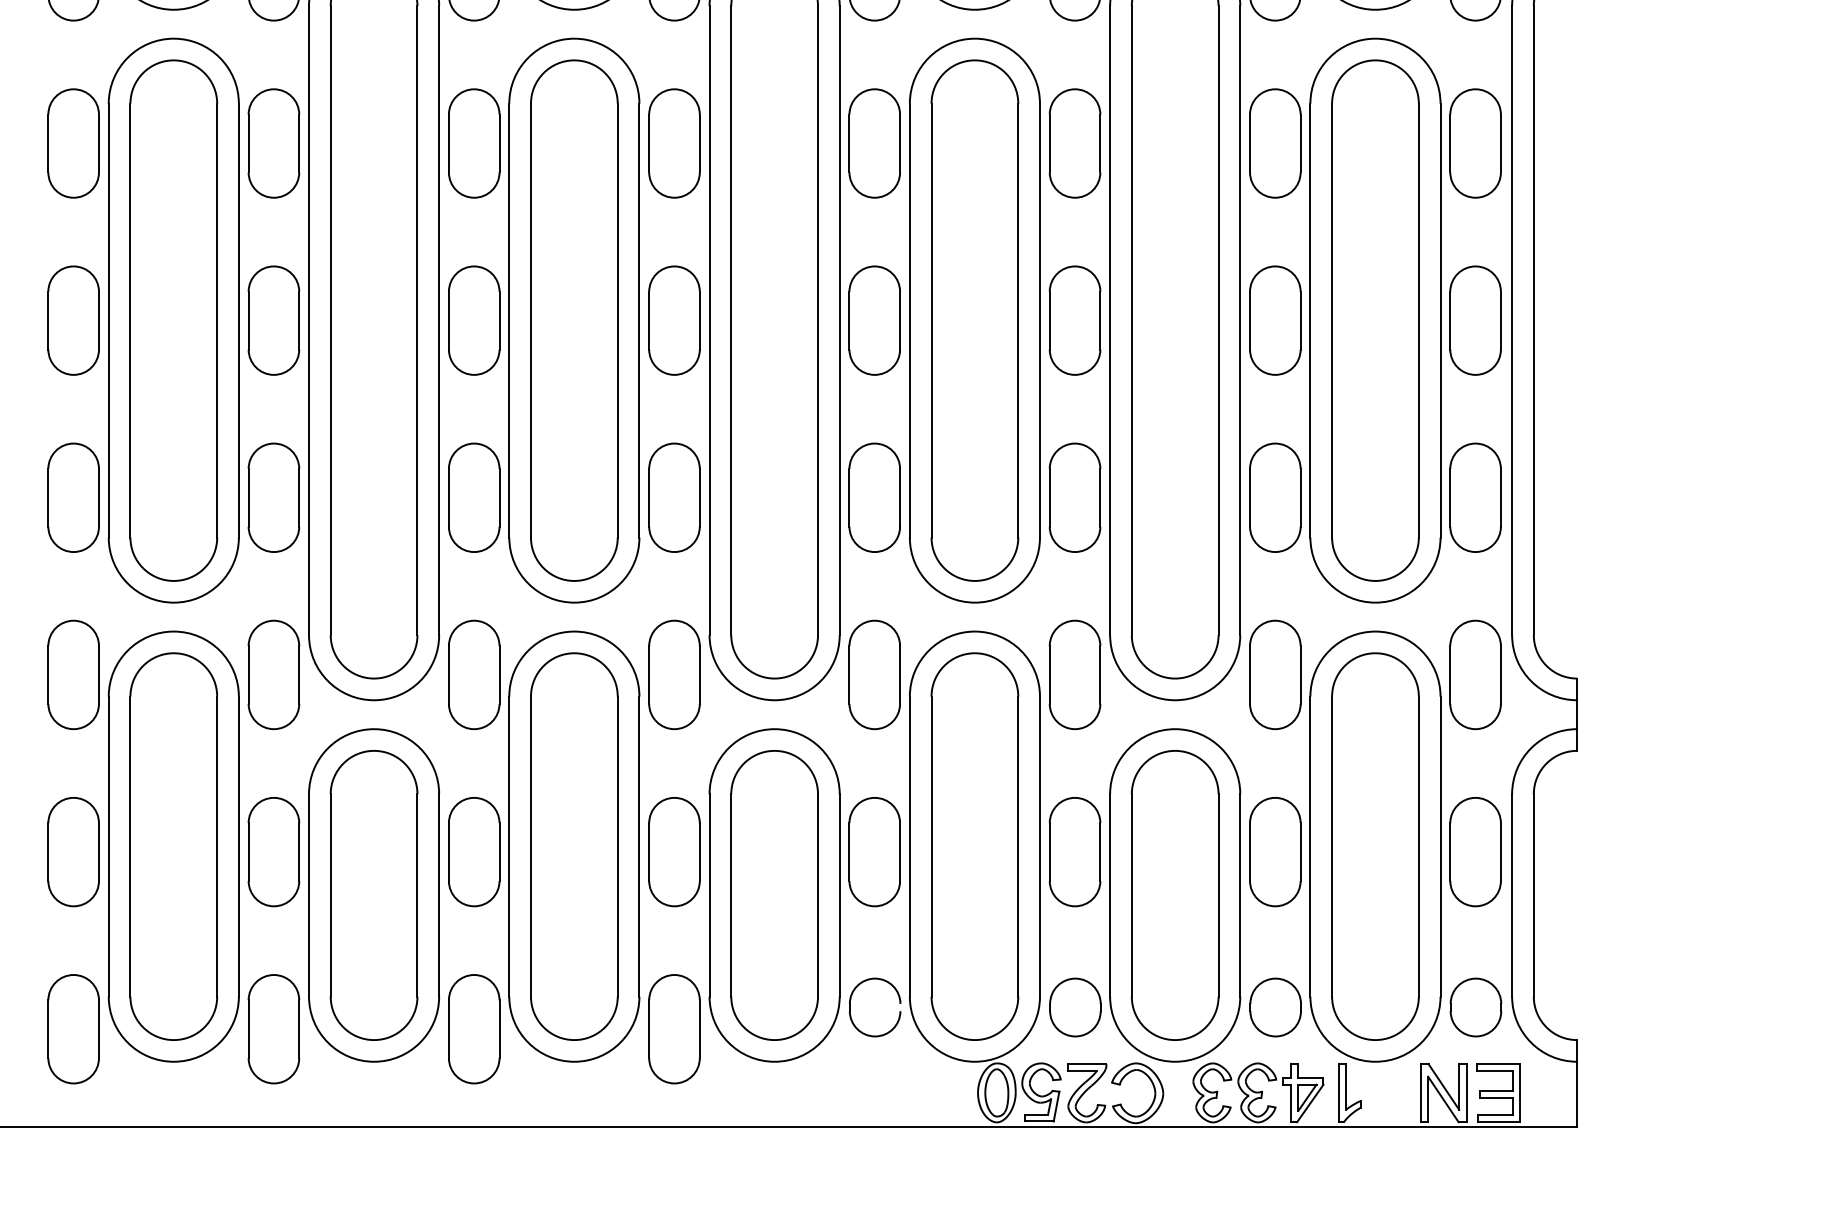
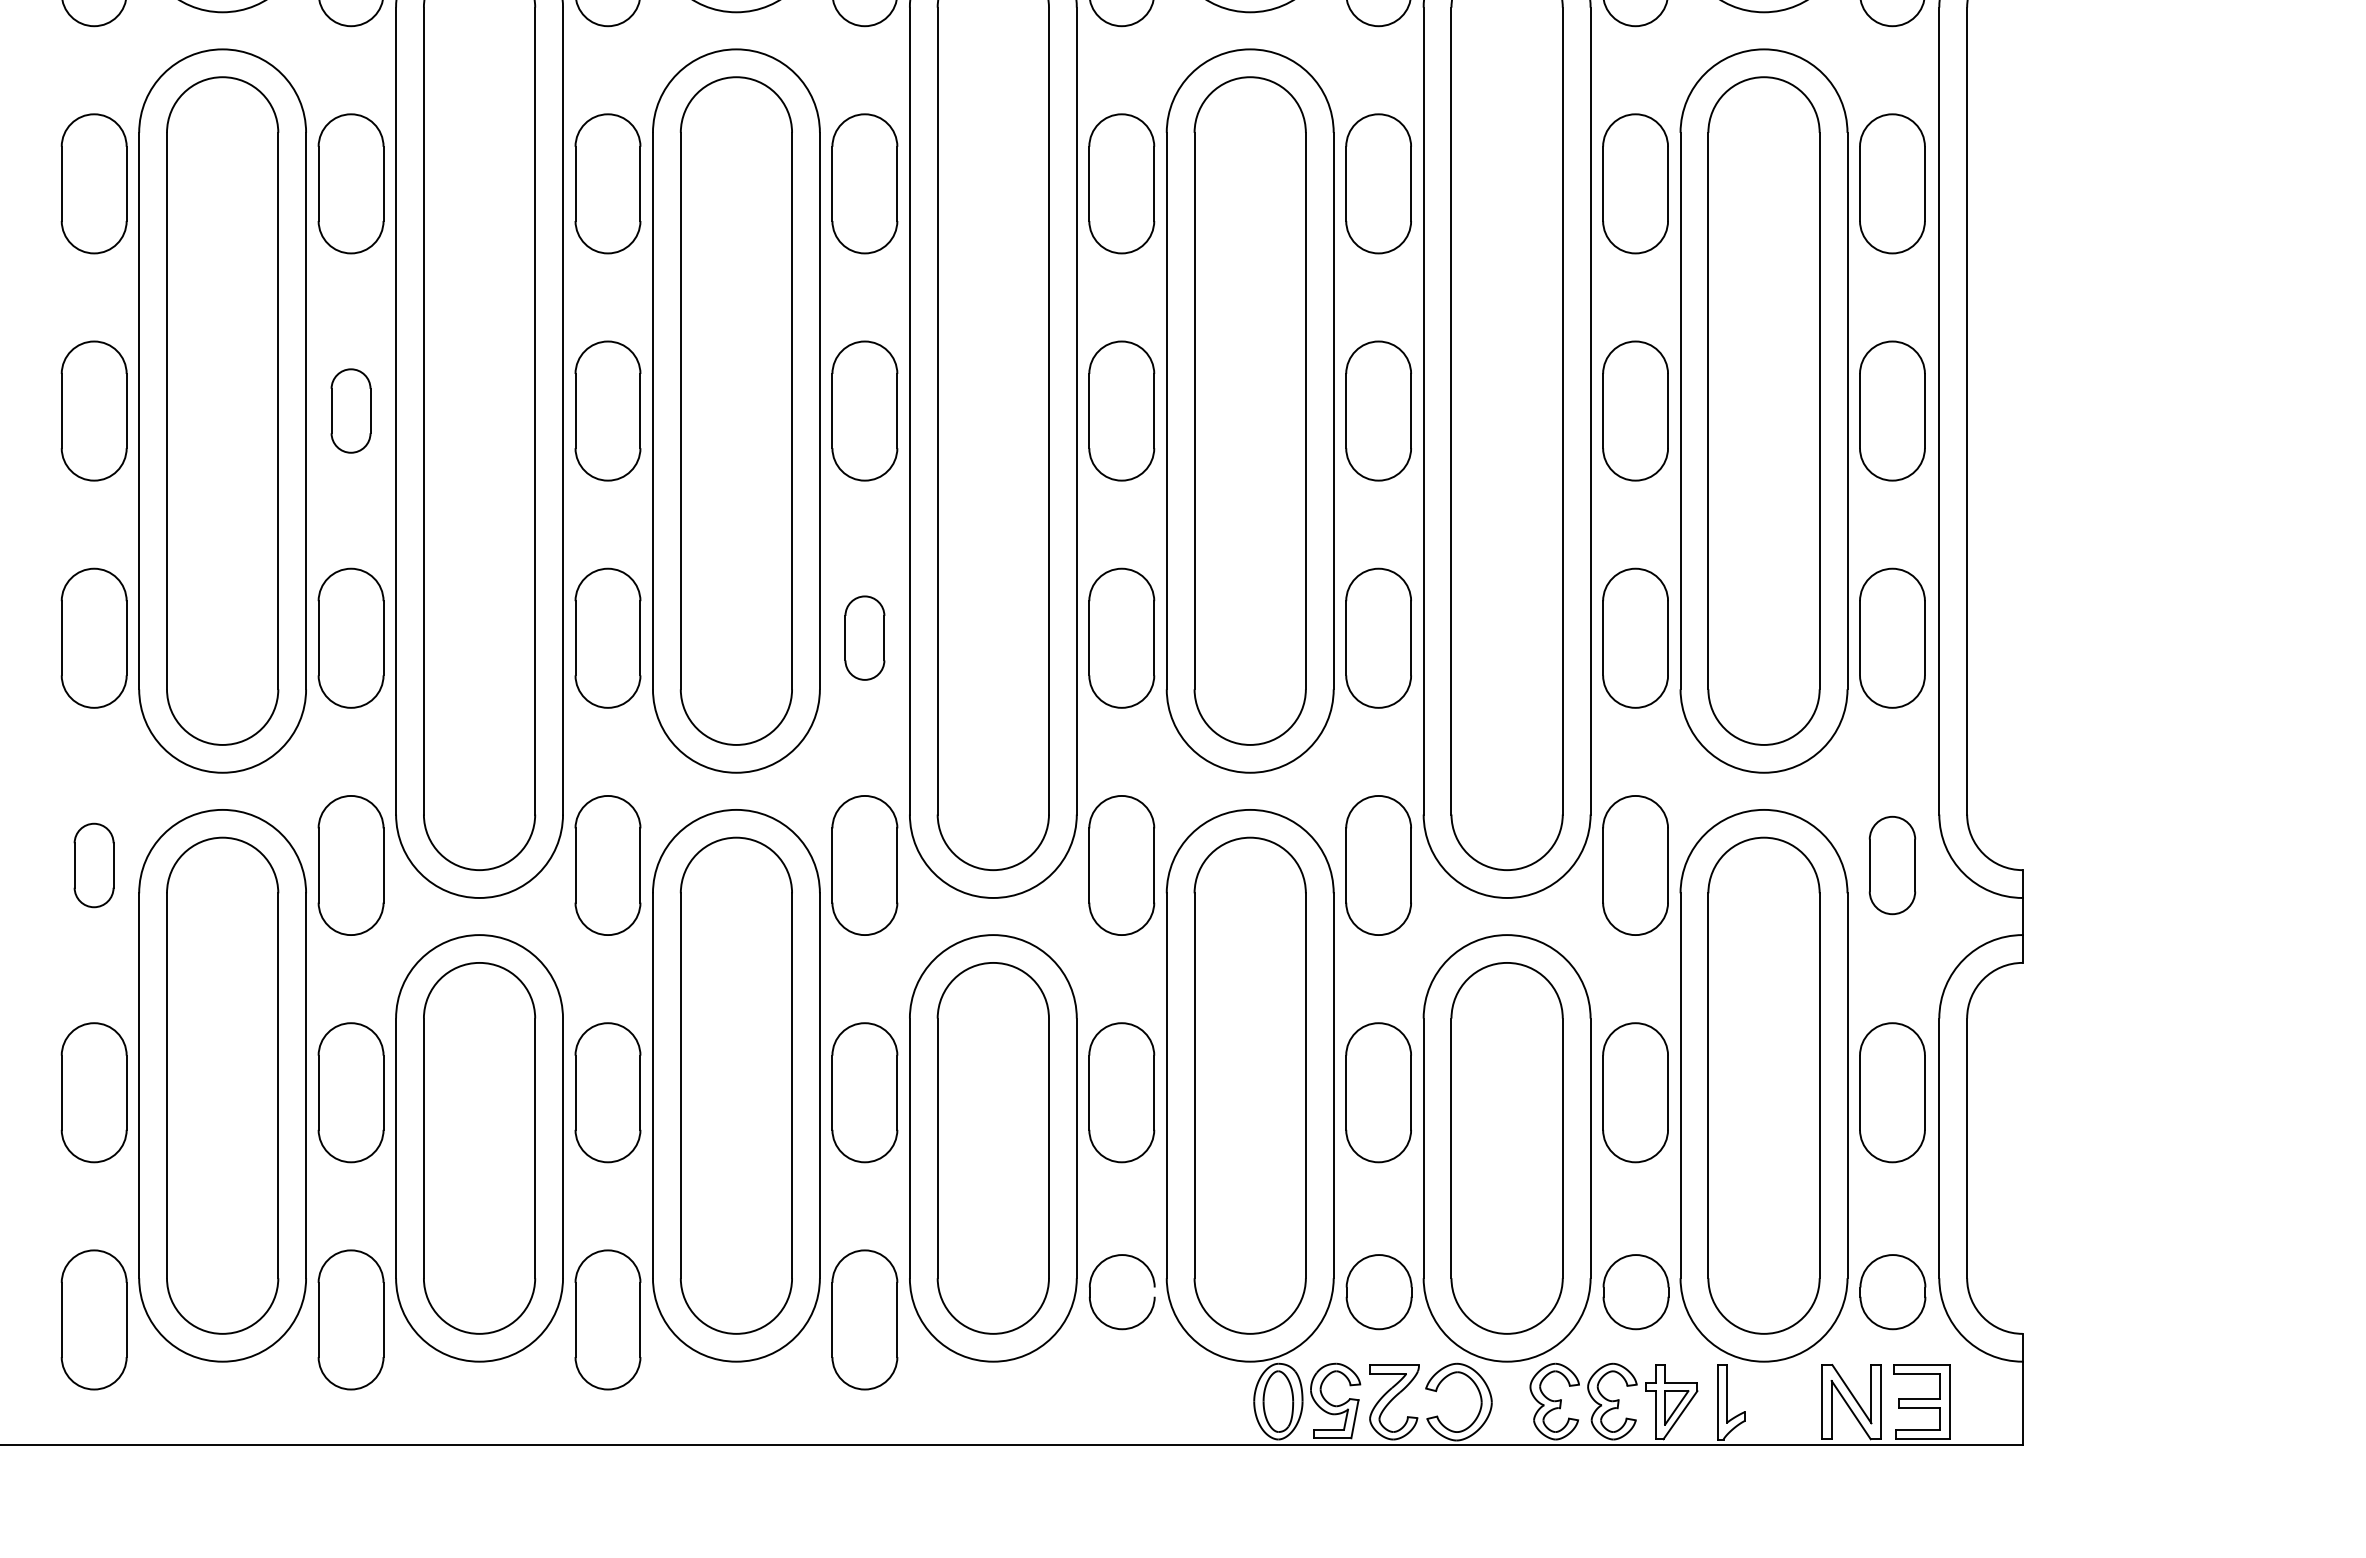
part: (273, 320) -> (350, 410), size x0.6
part: (674, 497) -> (864, 637), size x0.6
part: (73, 674) -> (93, 865), size x0.6
part: (1475, 674) -> (1892, 865), size x0.7

